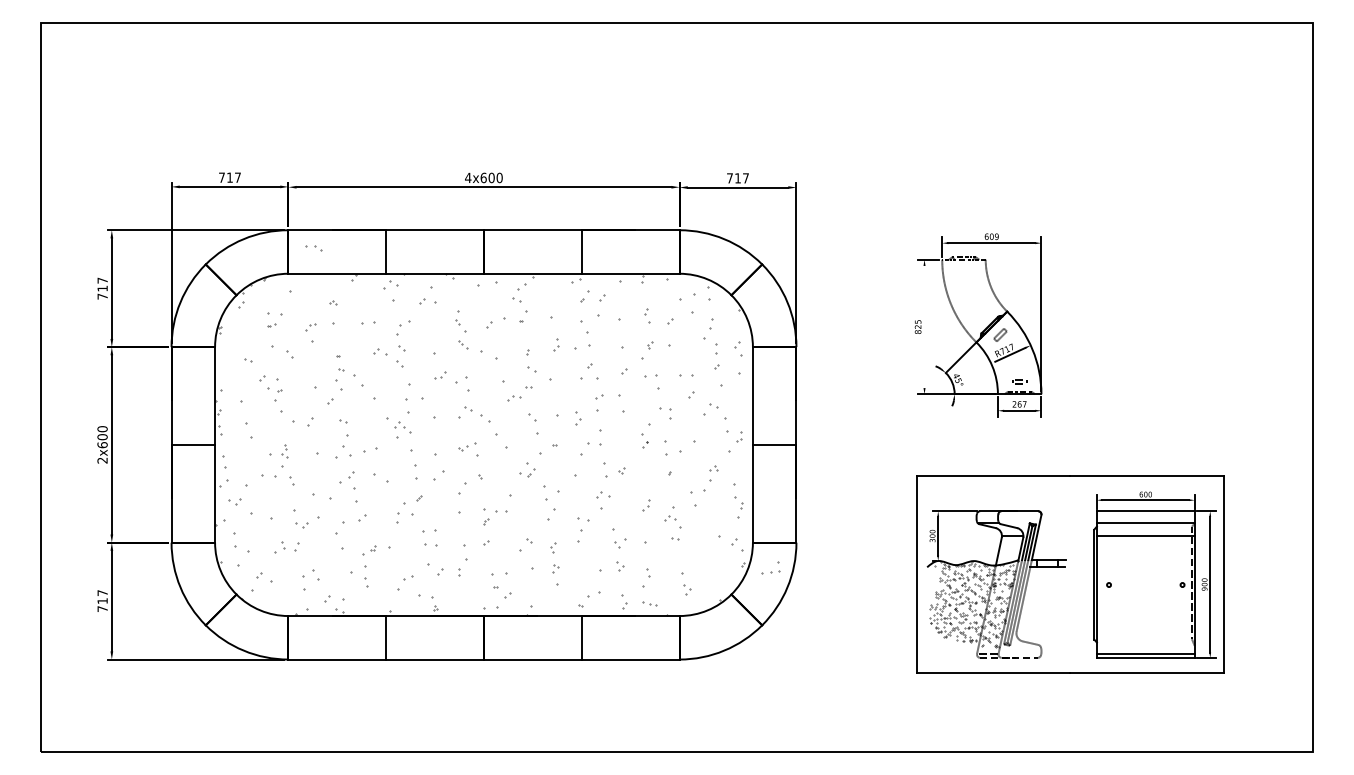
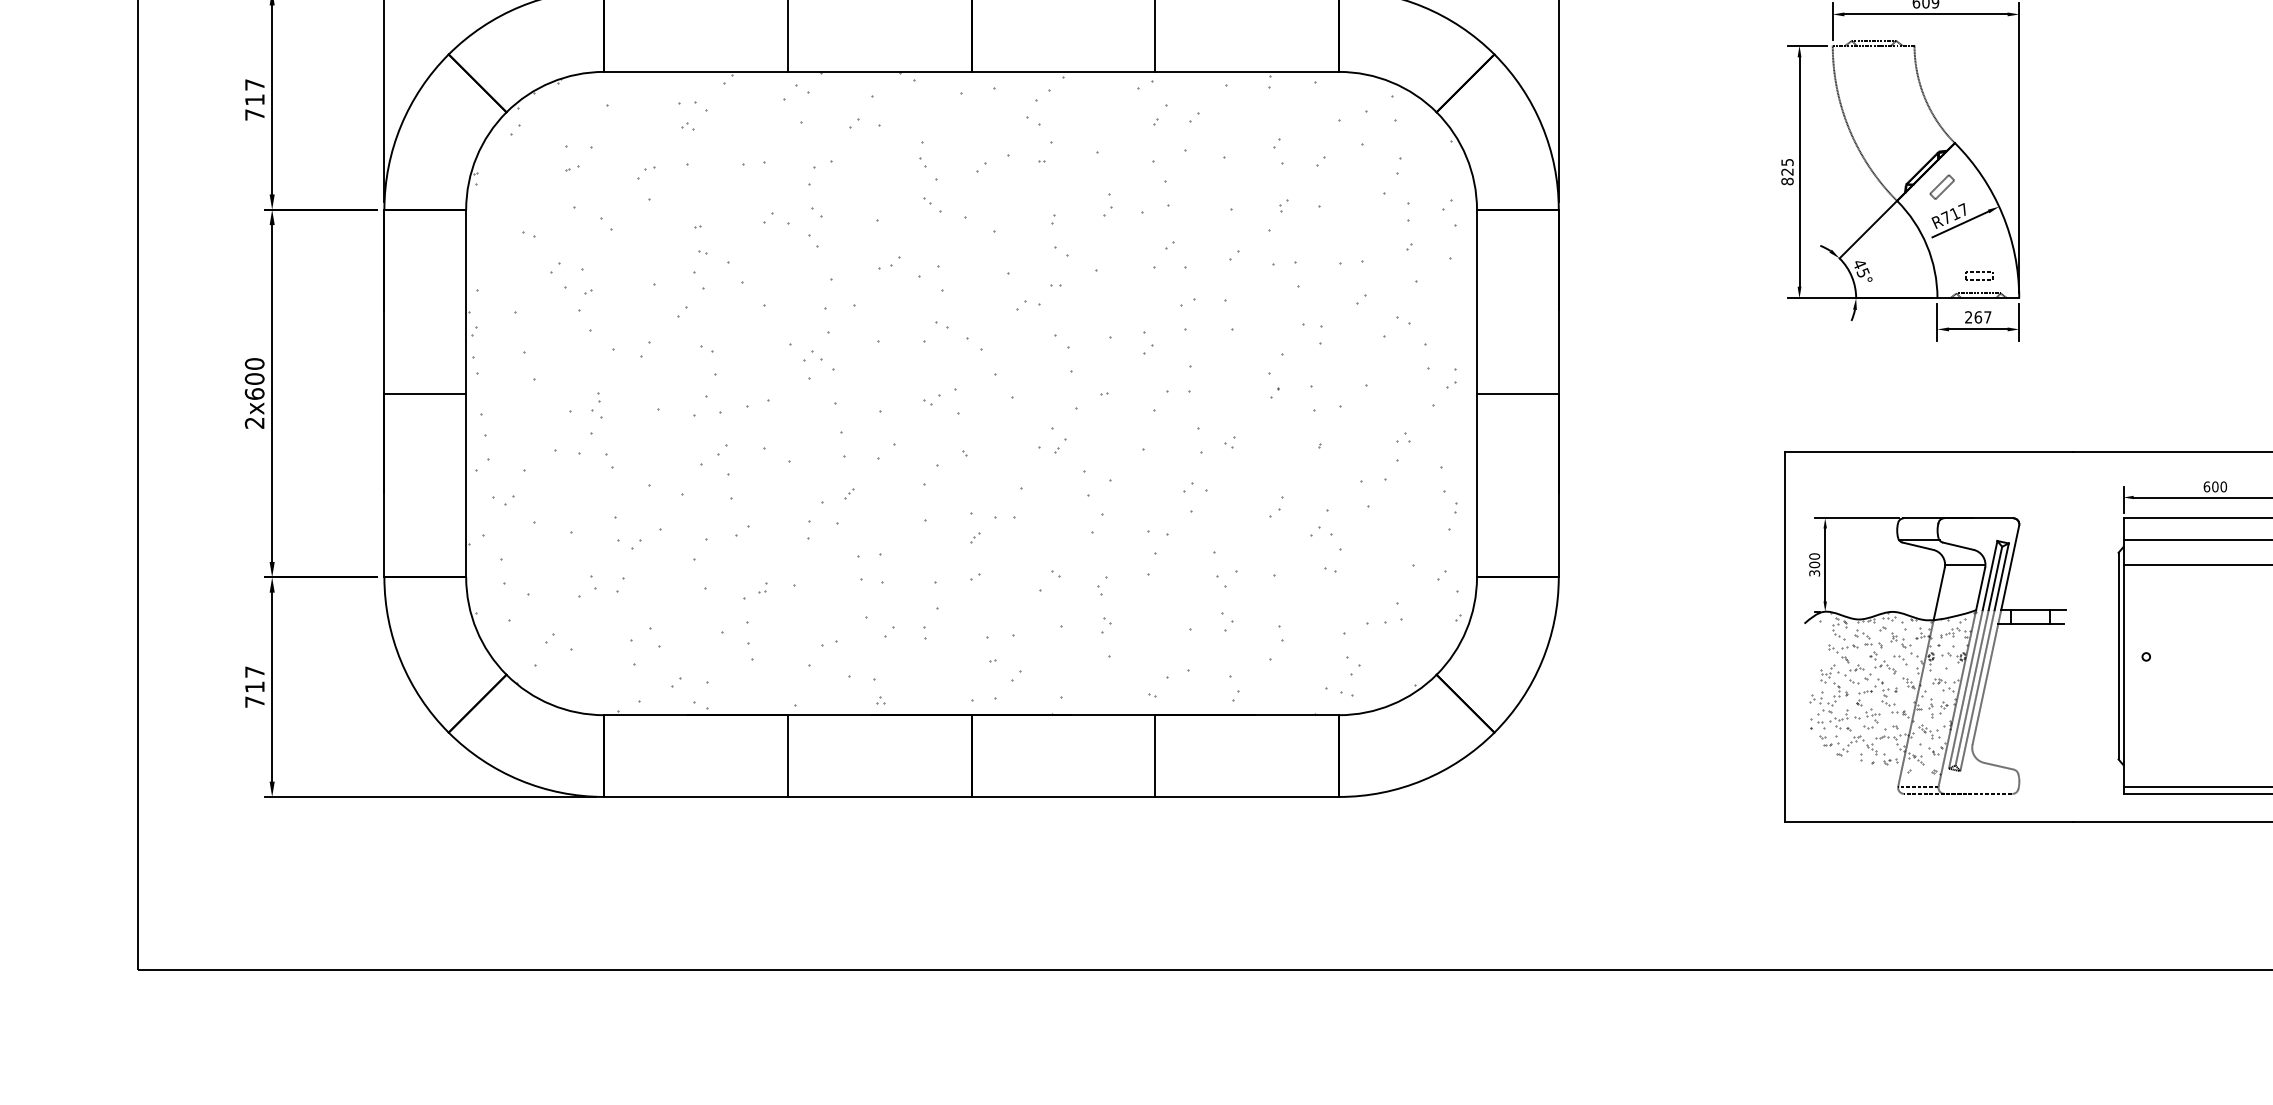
part: (313, 248) -> (692, 107), moved
line: (924, 326) -> (1799, 171), added
part: (770, 567) -> (1384, 612), moved
part: (649, 603) -> (1339, 691), moved

